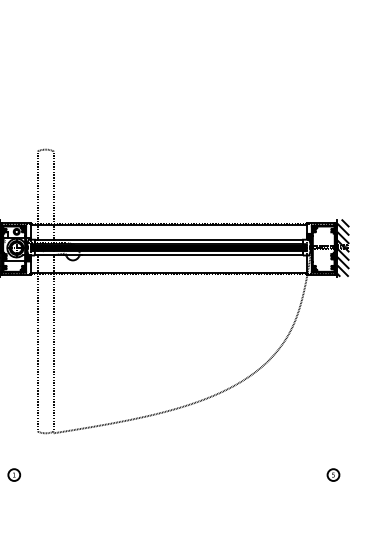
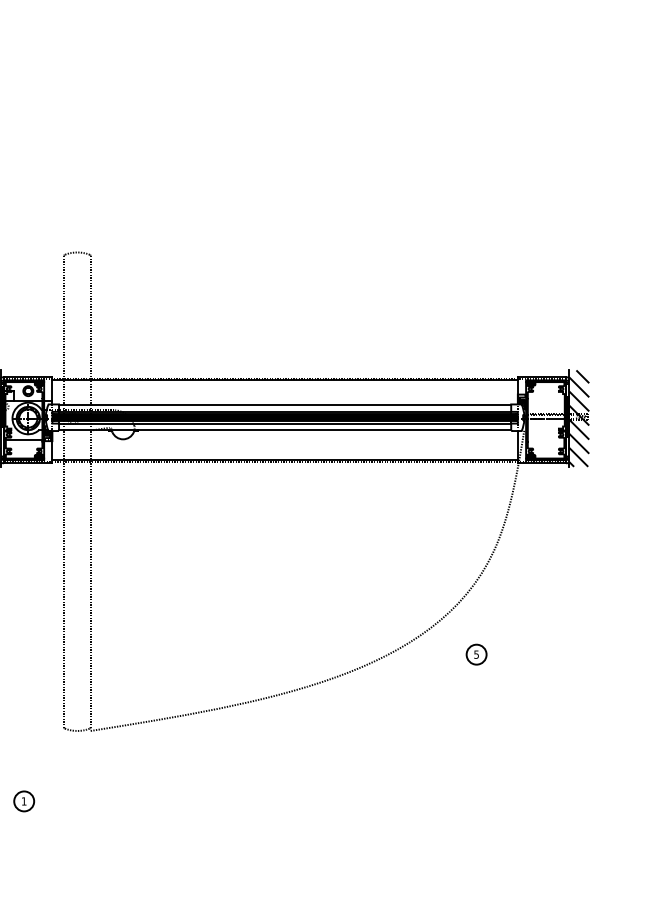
part: (333, 474) -> (476, 653), moved

